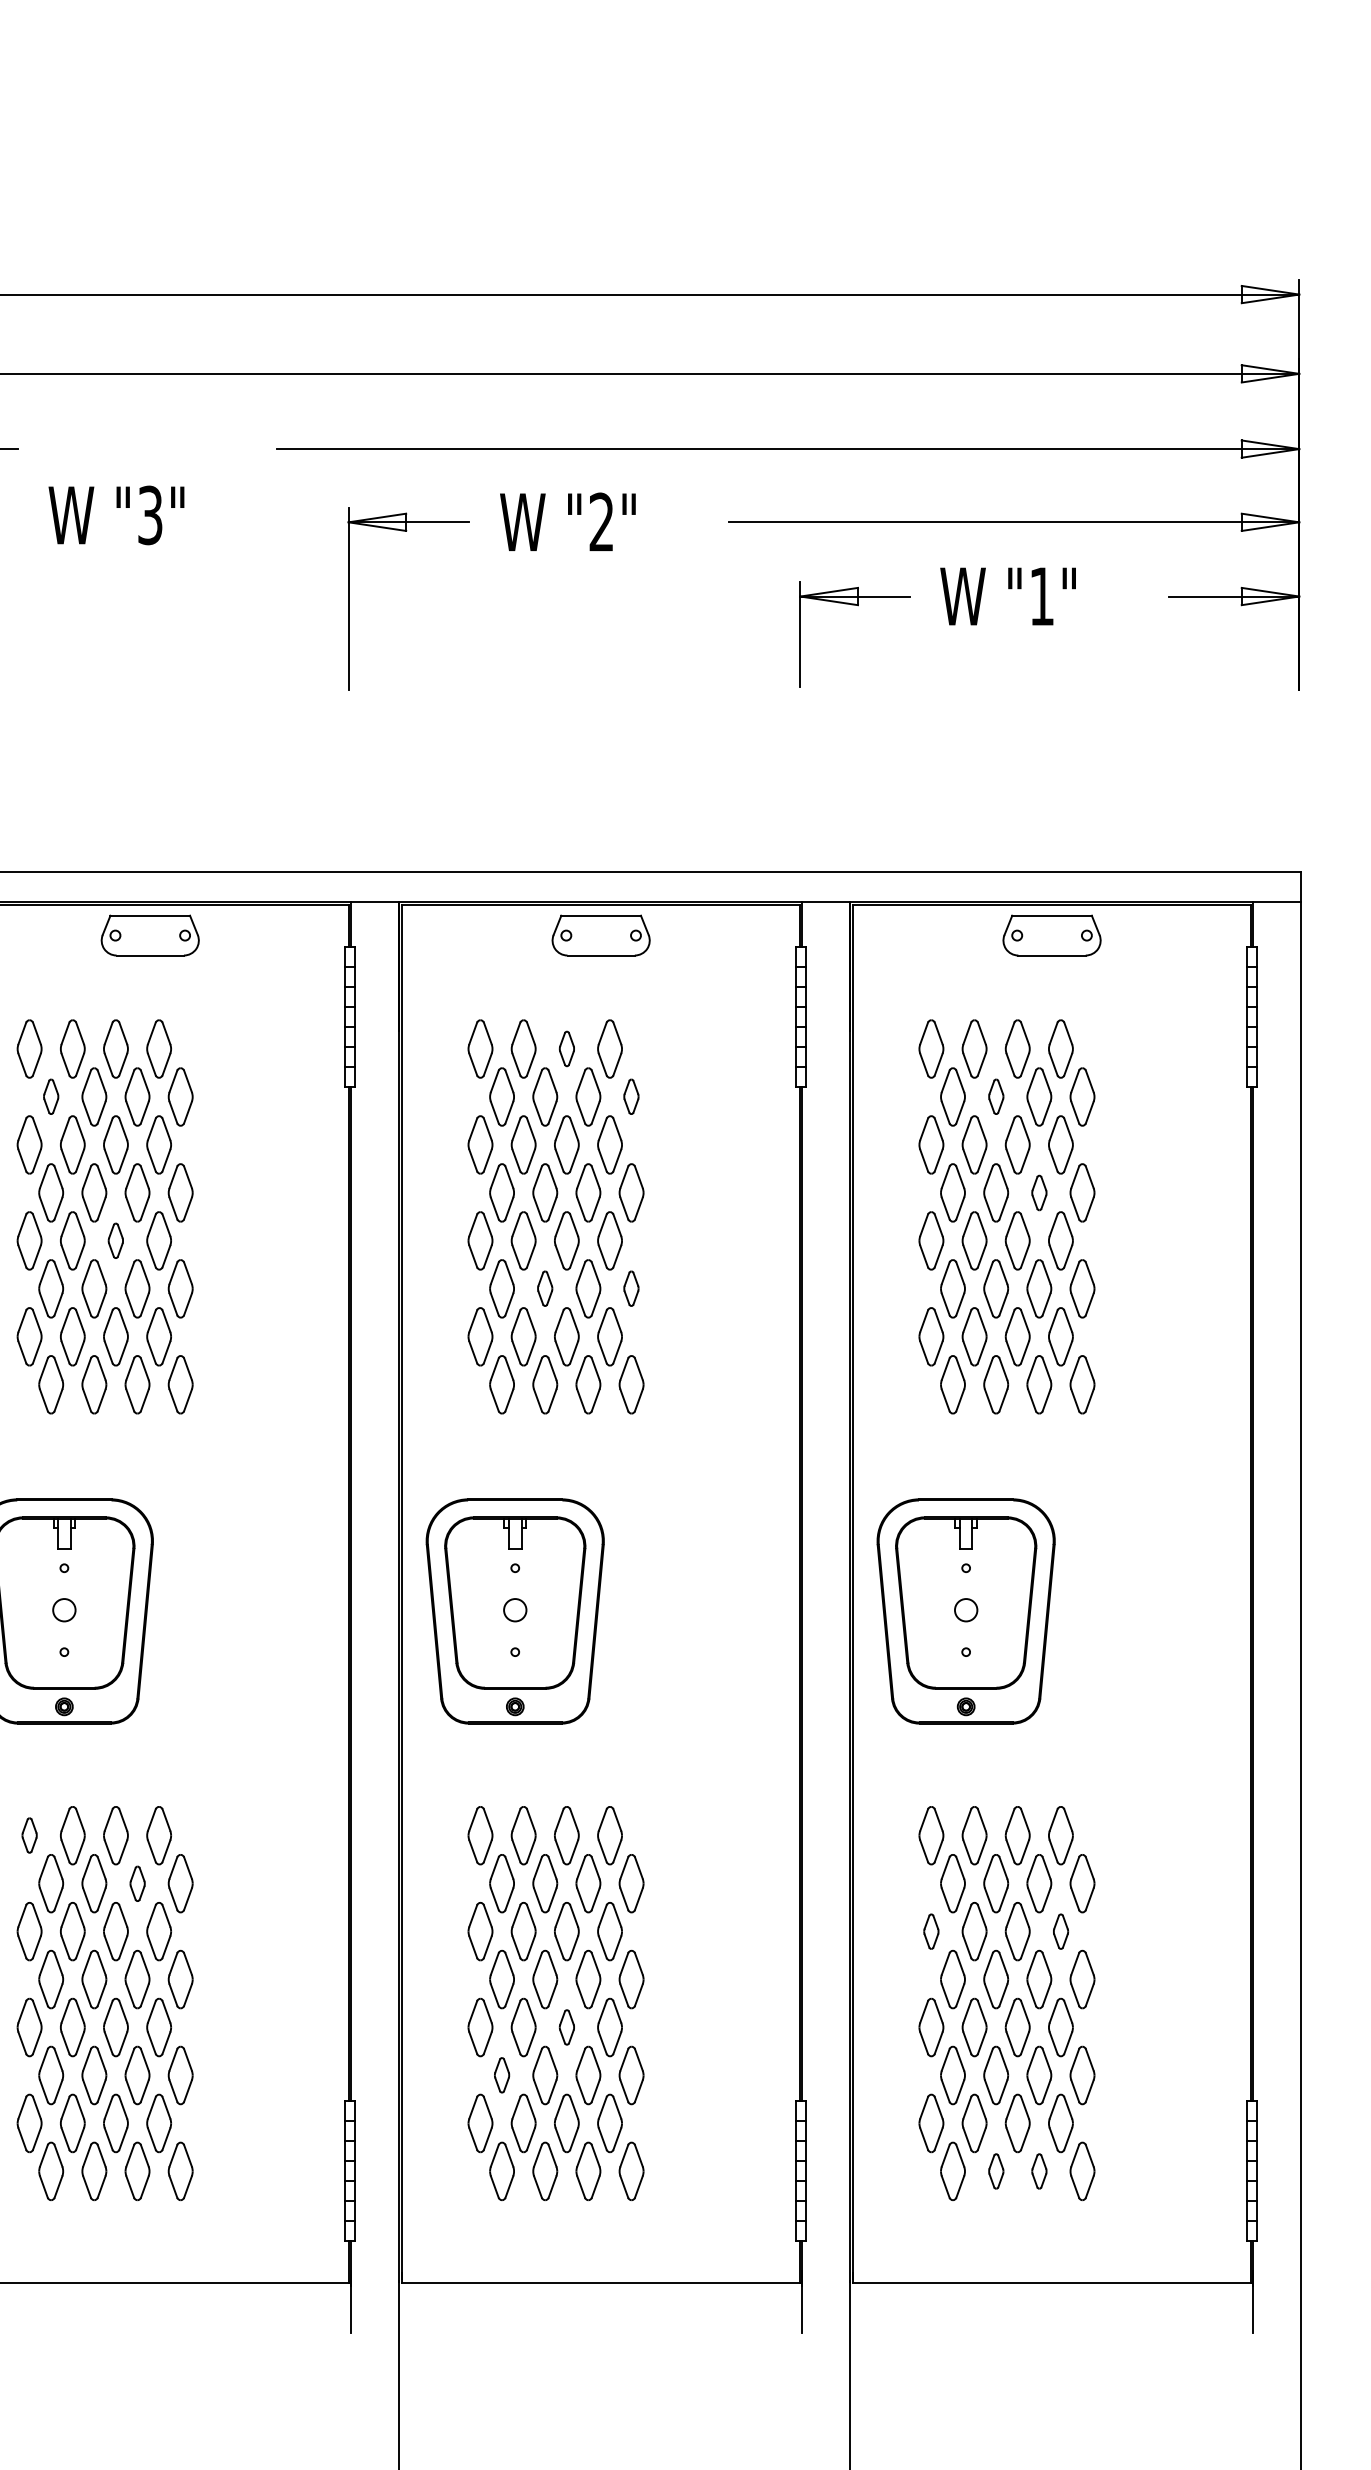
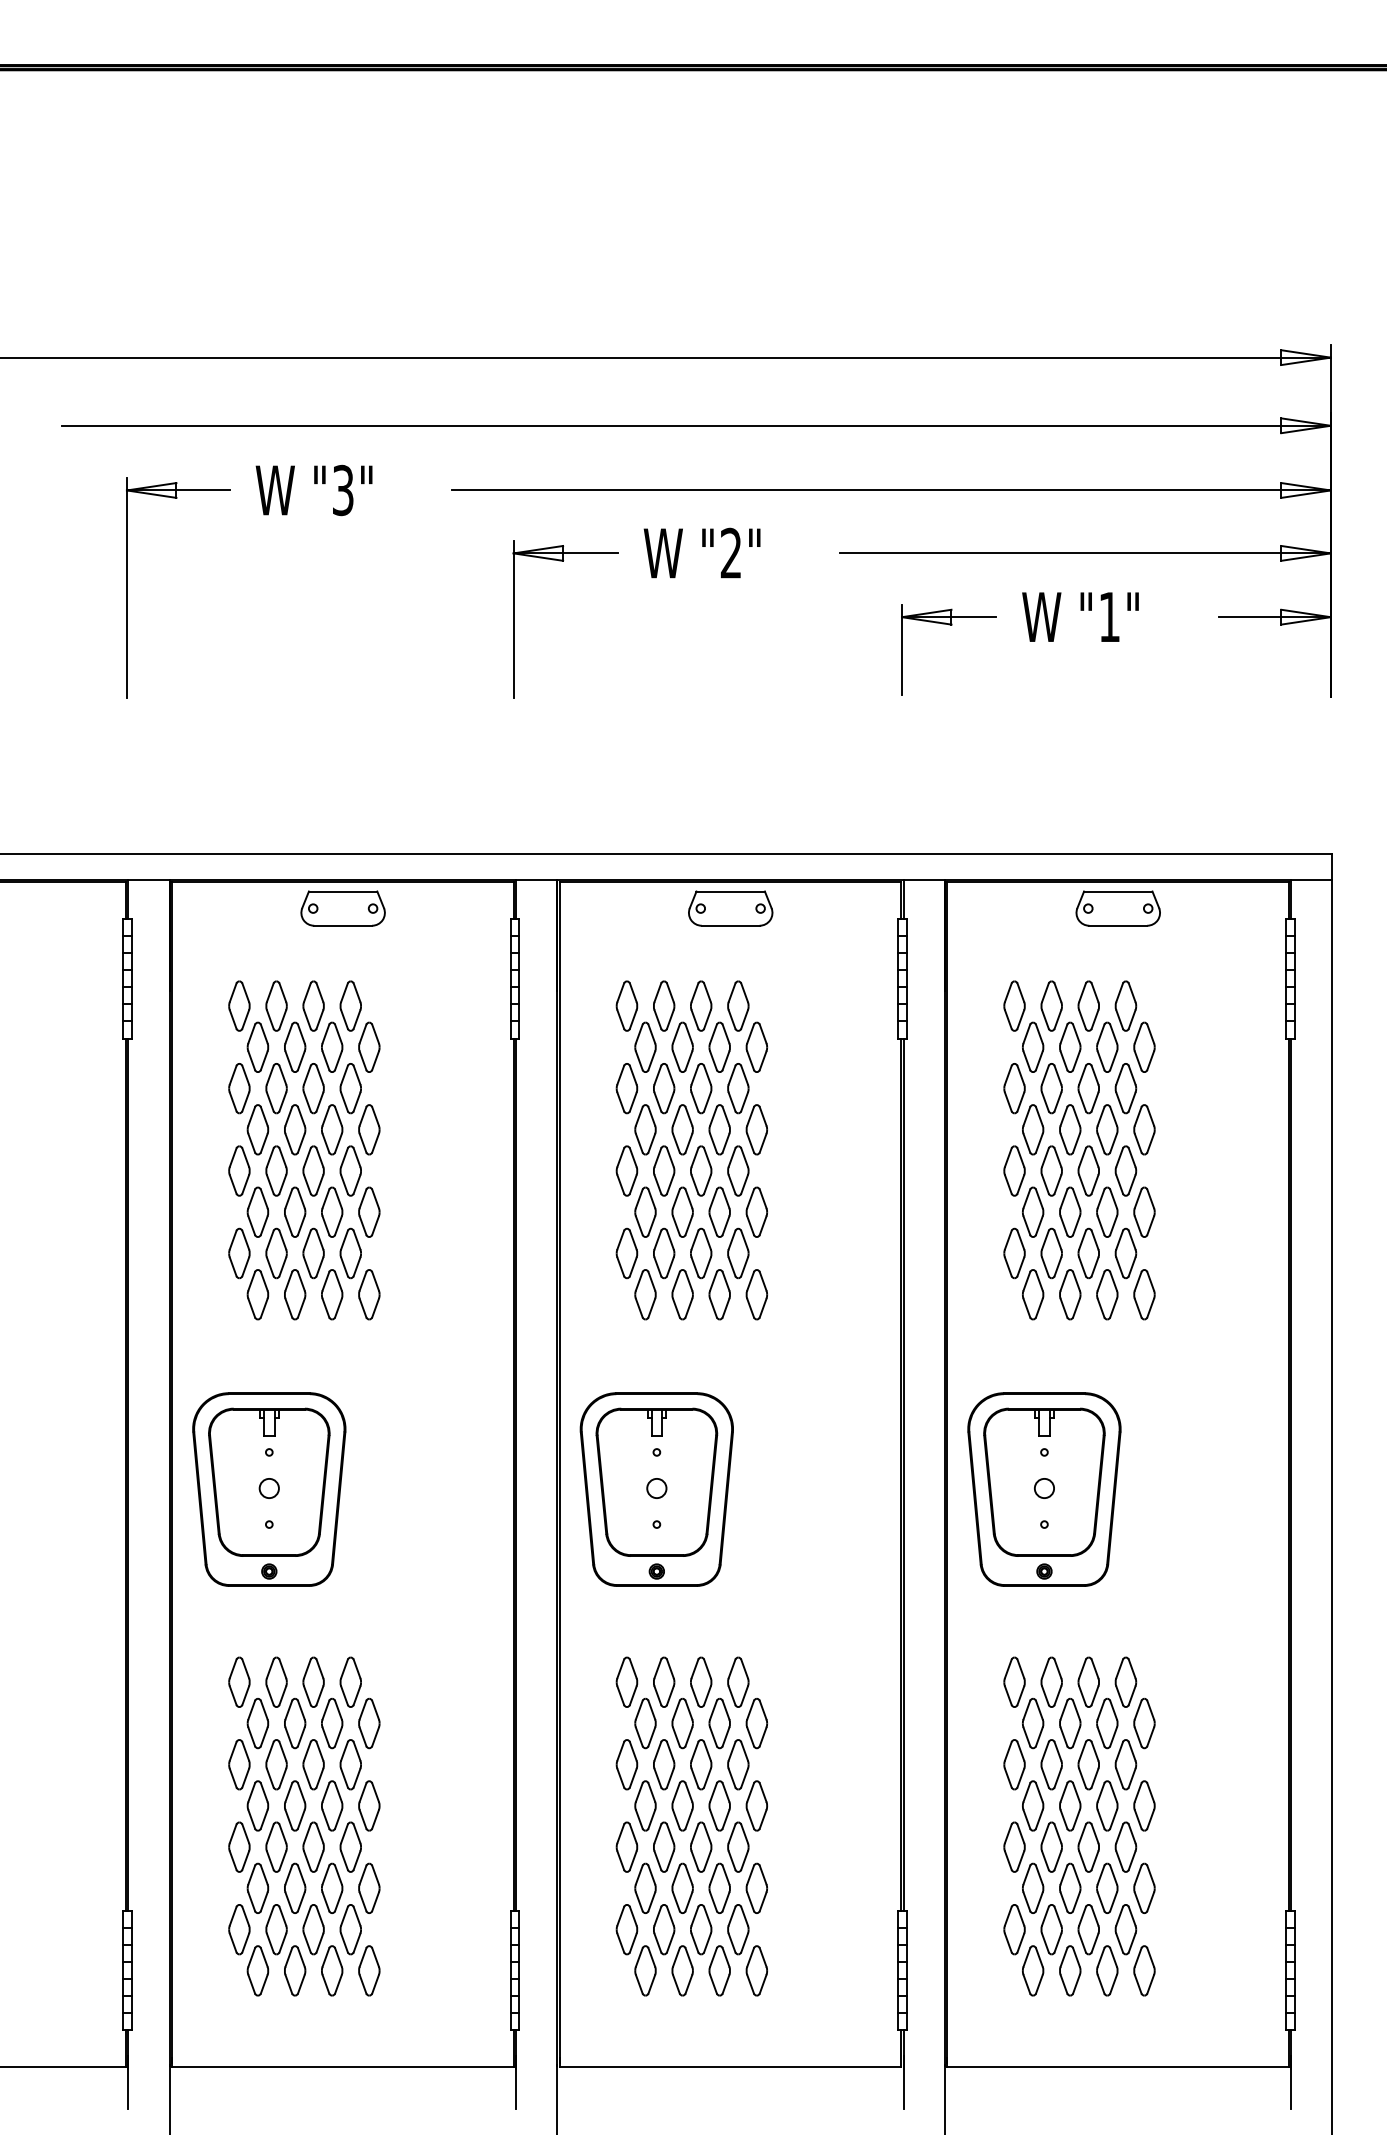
text: (115, 515) -> (313, 490), moved
part: (567, 1048) -> (701, 1005), size x1.67
part: (50, 1095) -> (257, 1046), size x1.67
part: (631, 1095) -> (756, 1046), size x1.67
part: (996, 1095) -> (1070, 1046), size x1.67
part: (1039, 1192) -> (1107, 1129), size x1.67
part: (115, 1240) -> (313, 1170), size x1.67
part: (545, 1287) -> (682, 1211), size x1.67
part: (631, 1287) -> (756, 1211), size x1.67
part: (29, 1834) -> (239, 1681), size x1.67
part: (137, 1883) -> (332, 1723), size x1.67
part: (931, 1931) -> (1014, 1764), size x1.67
part: (1060, 1931) -> (1125, 1764), size x1.67
part: (567, 2026) -> (701, 1846), size x1.67
part: (502, 2074) -> (645, 1887), size x1.67
part: (996, 2170) -> (1070, 1970), size x1.67
part: (1039, 2170) -> (1107, 1970), size x1.67

